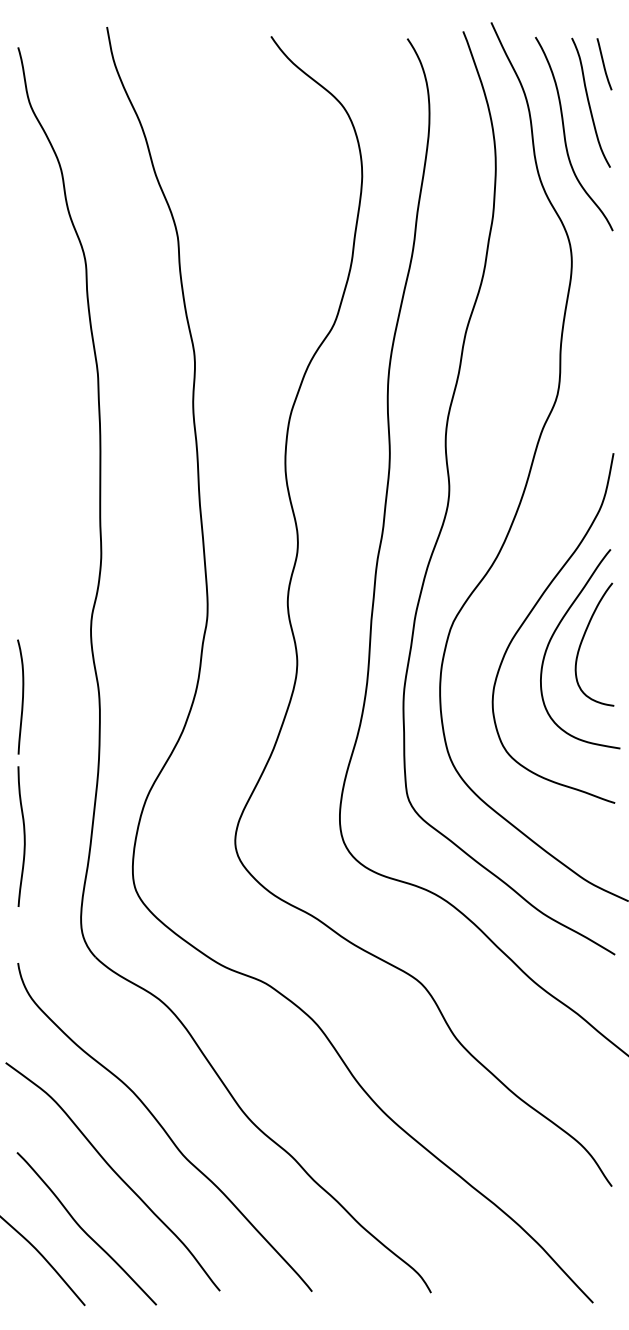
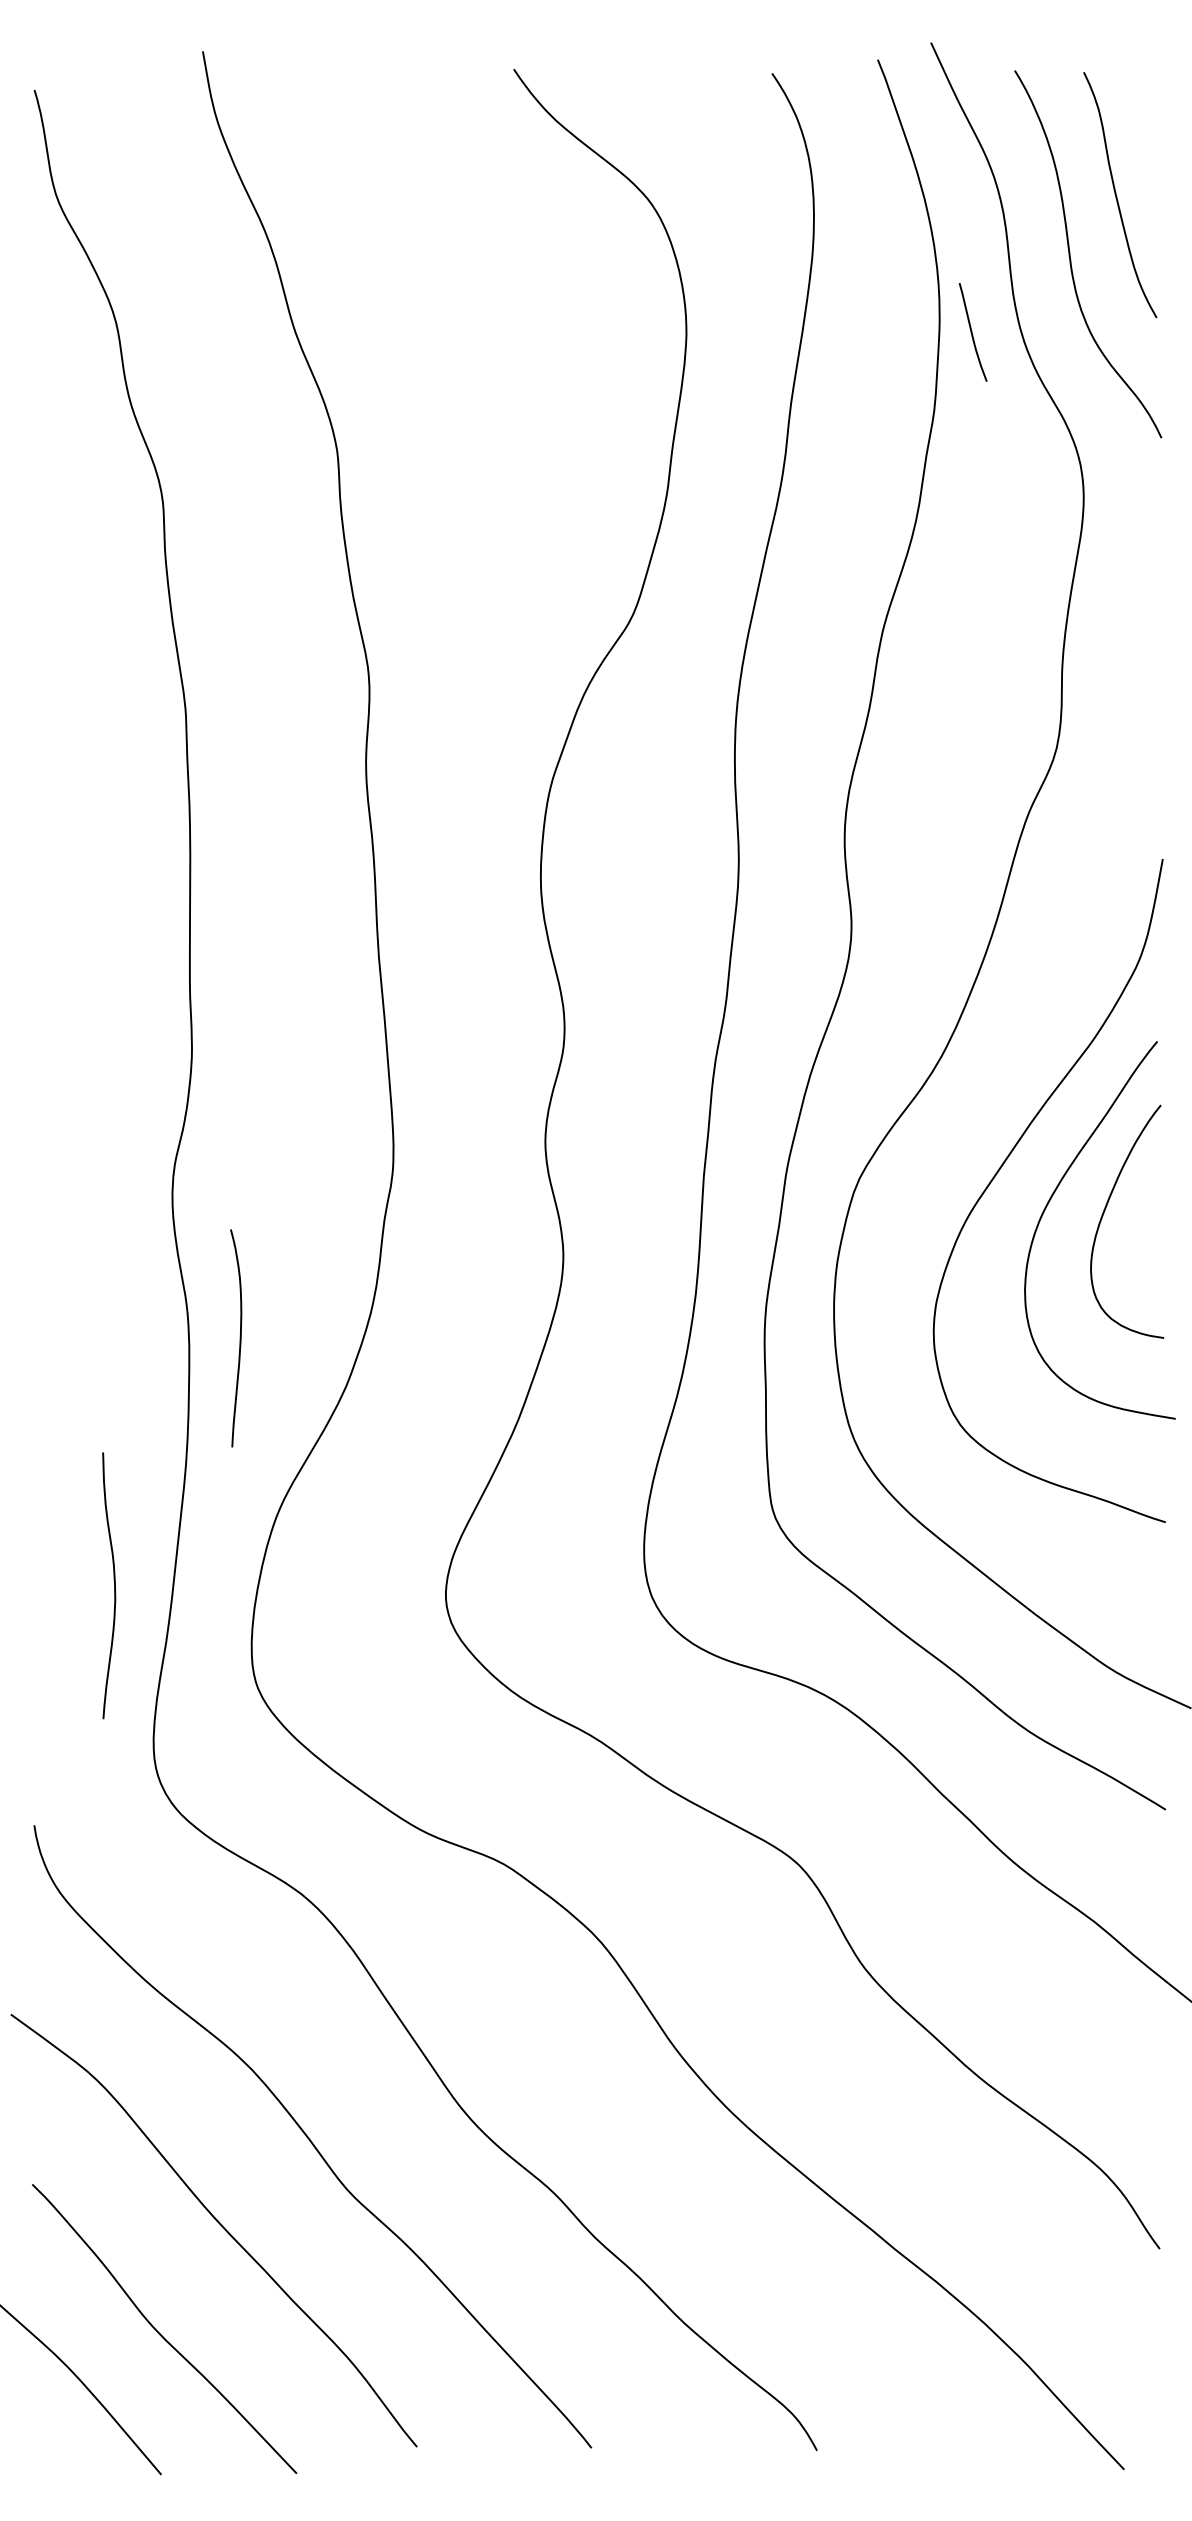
line: (604, 64) -> (973, 332), moved
curve: (22, 696) -> (239, 1337), moved
curve: (23, 836) -> (112, 1585), moved

